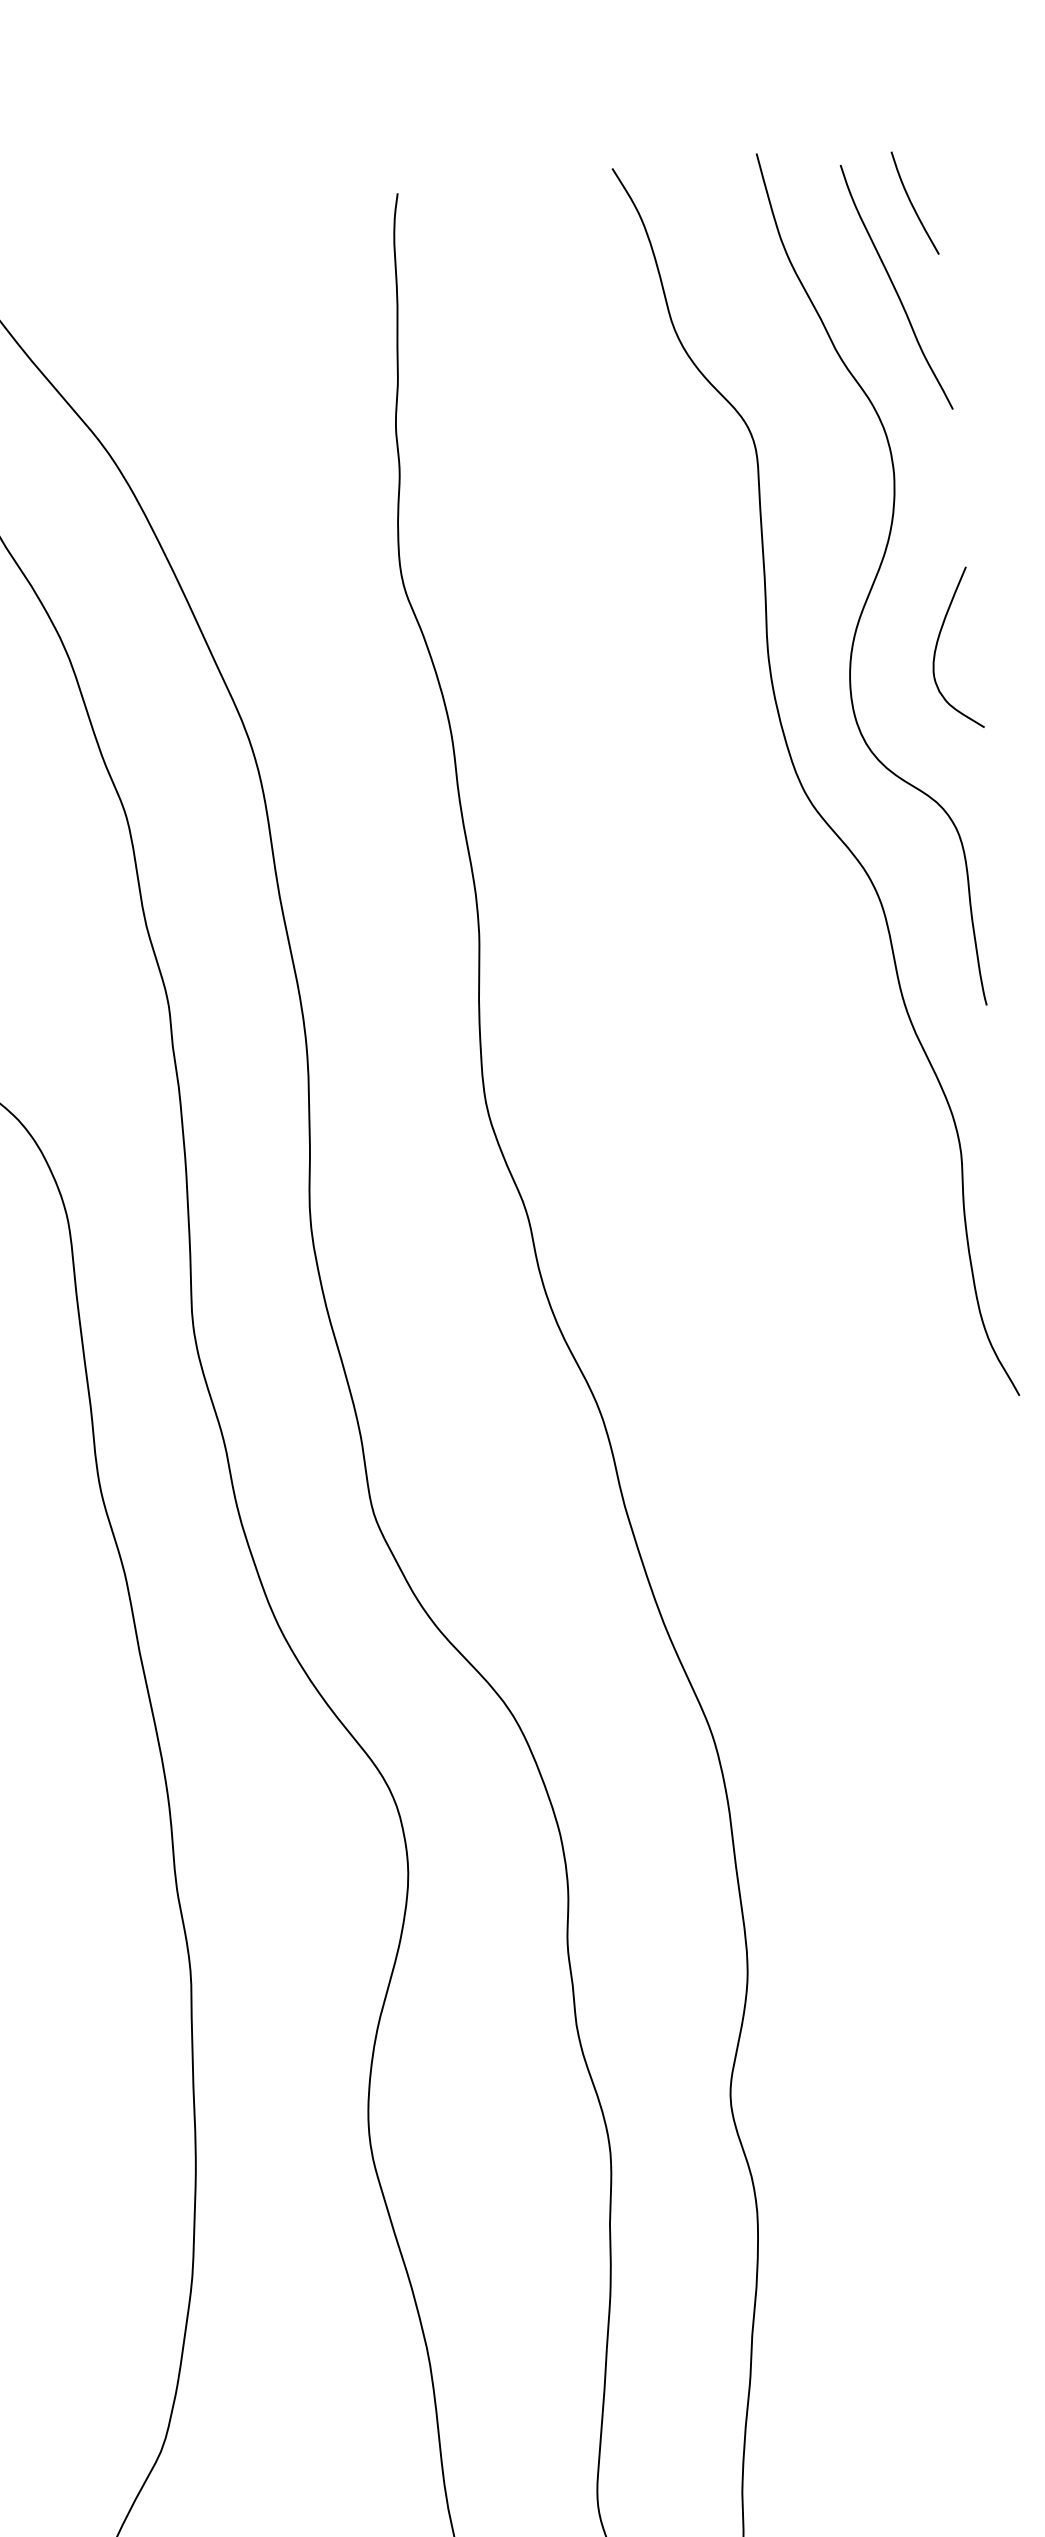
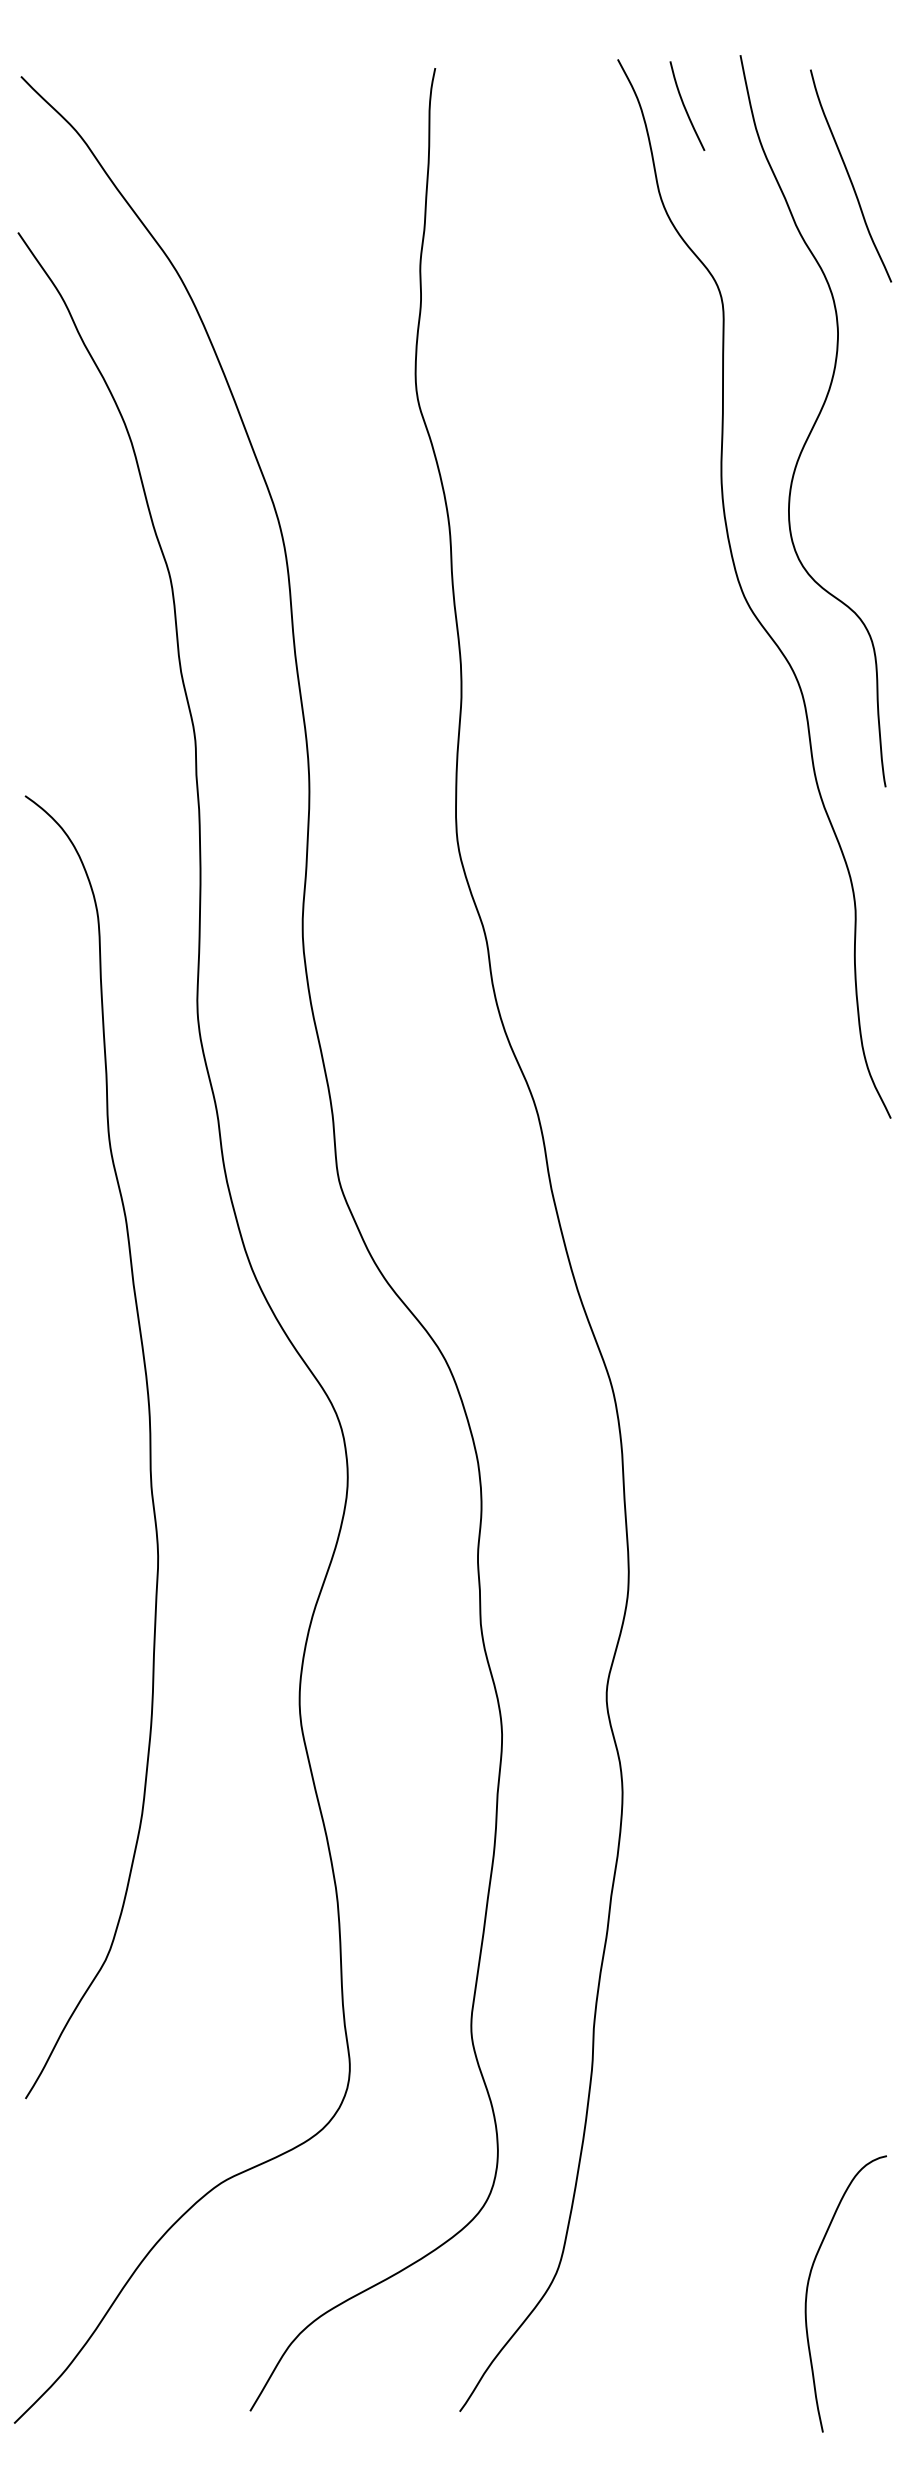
curve: (912, 203) -> (685, 106), moved
curve: (938, 644) -> (865, 479), removed

